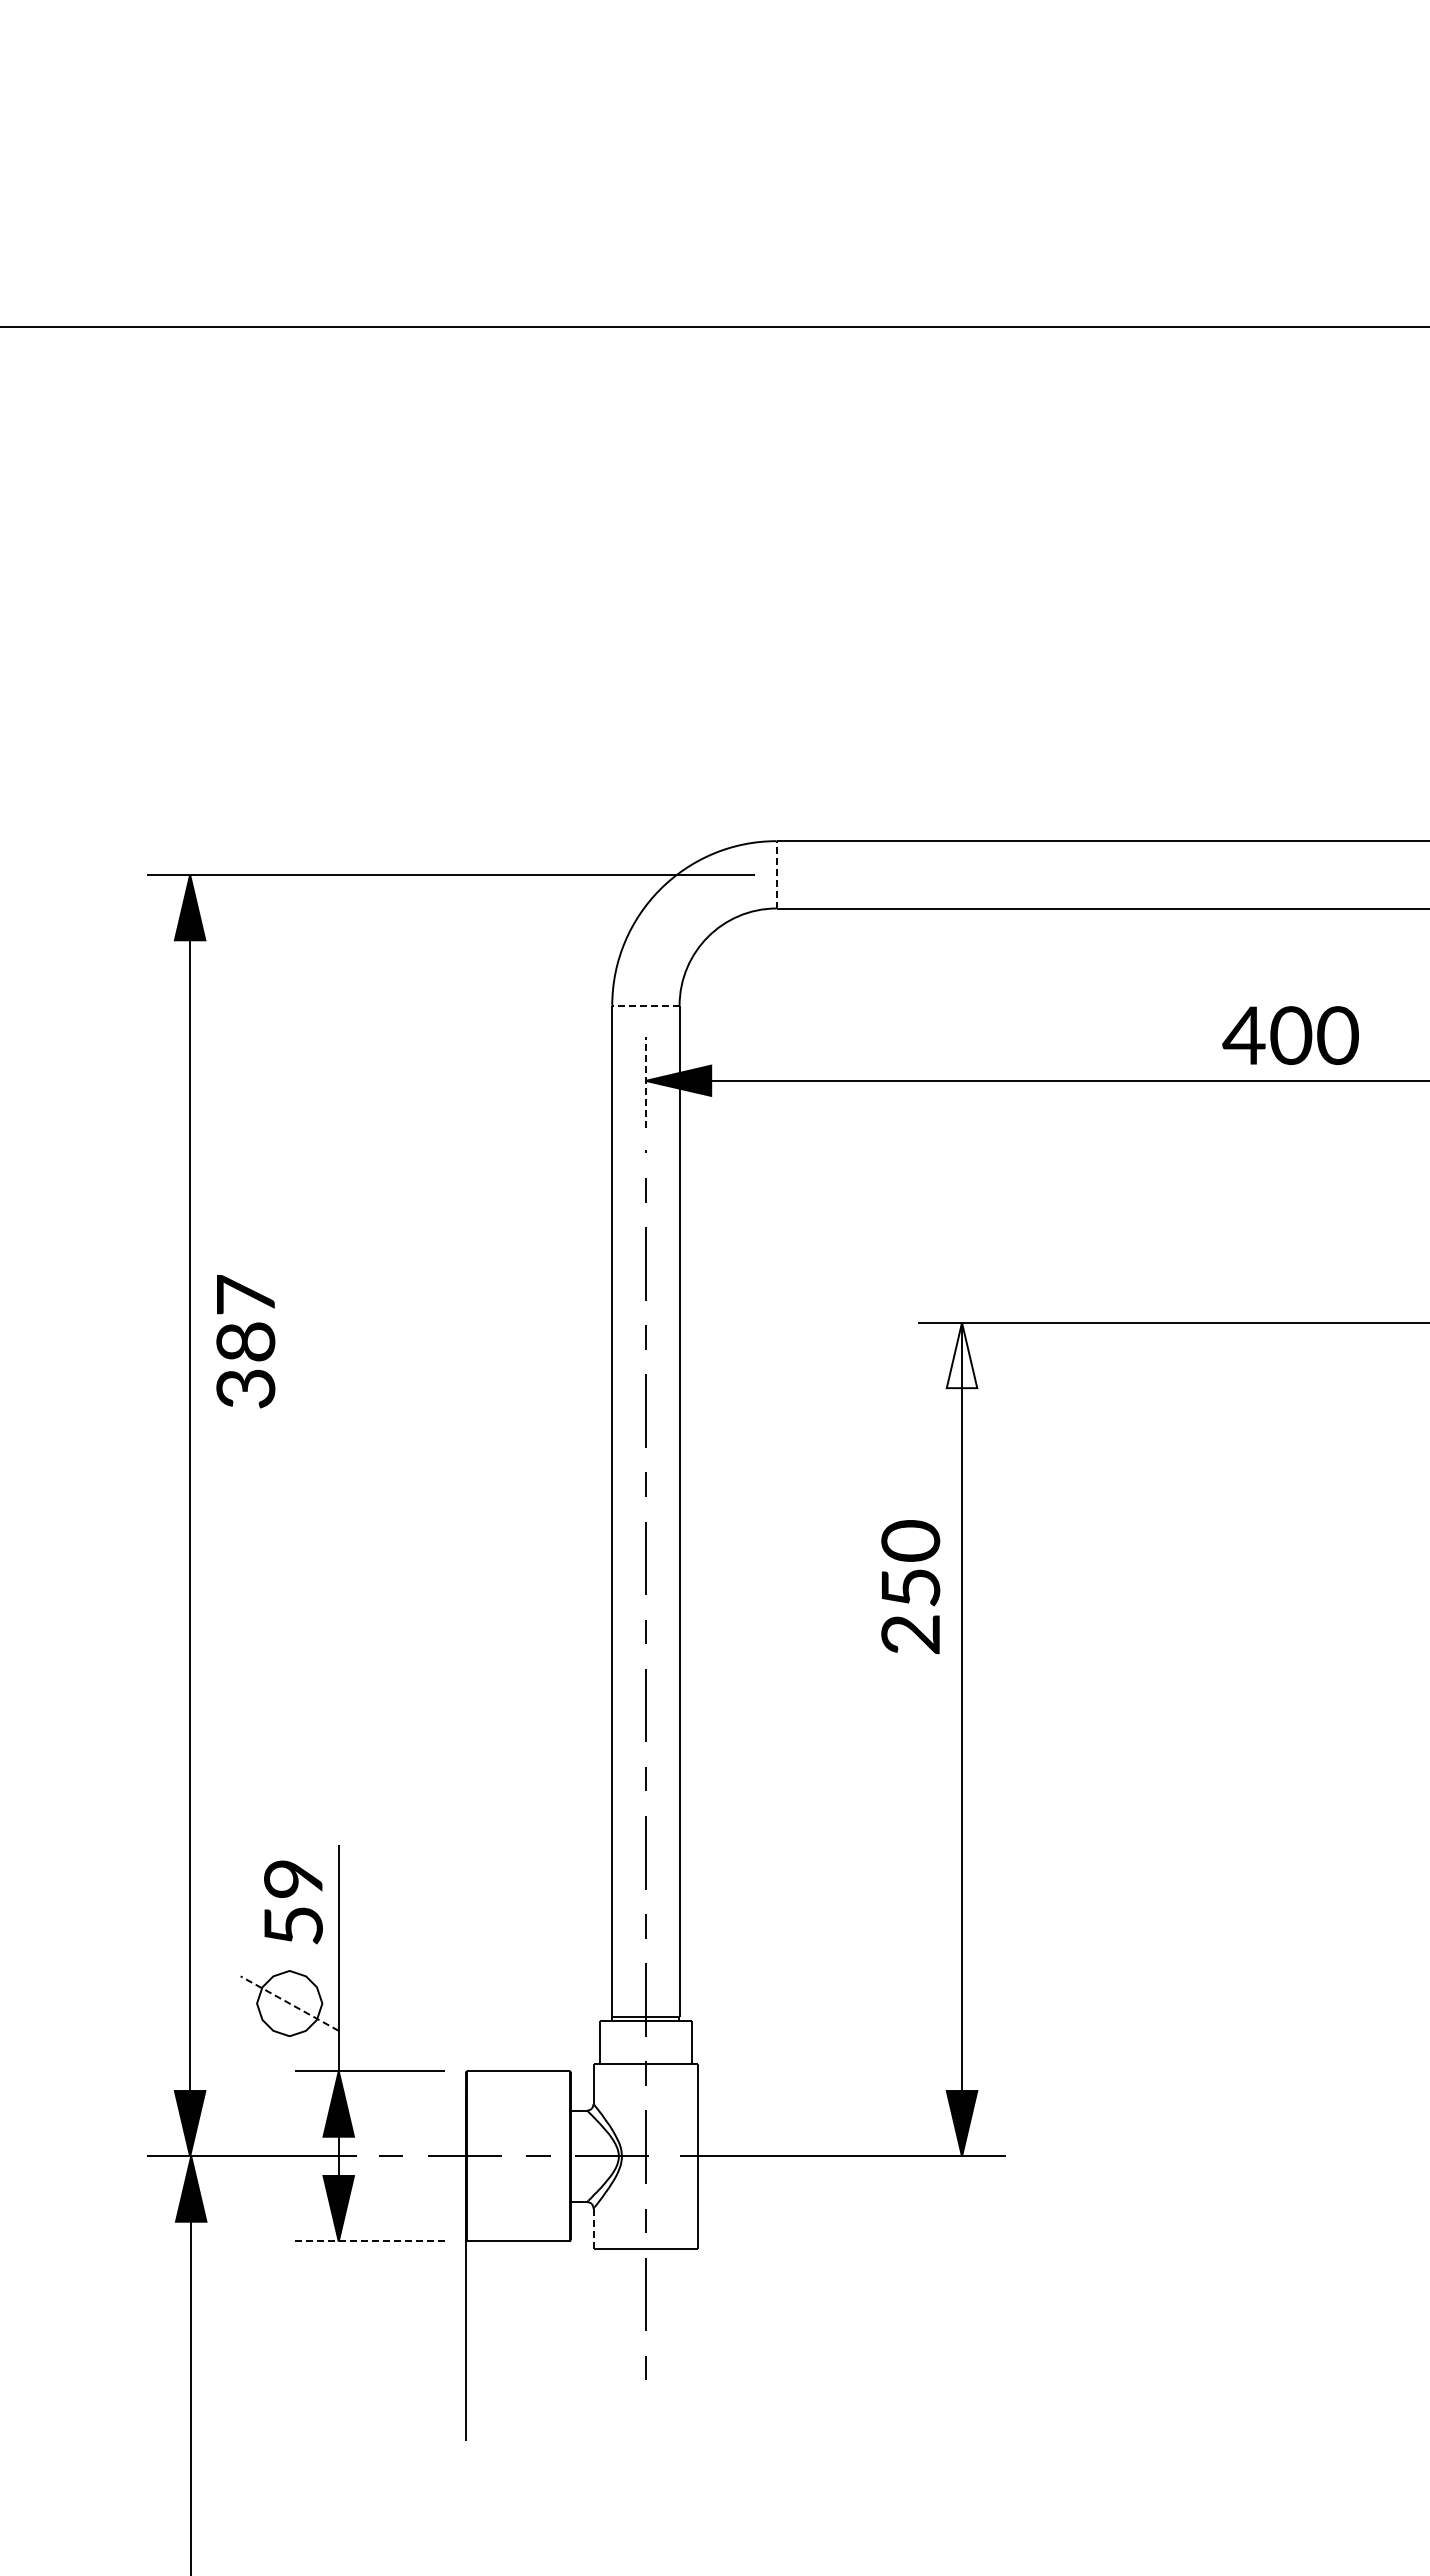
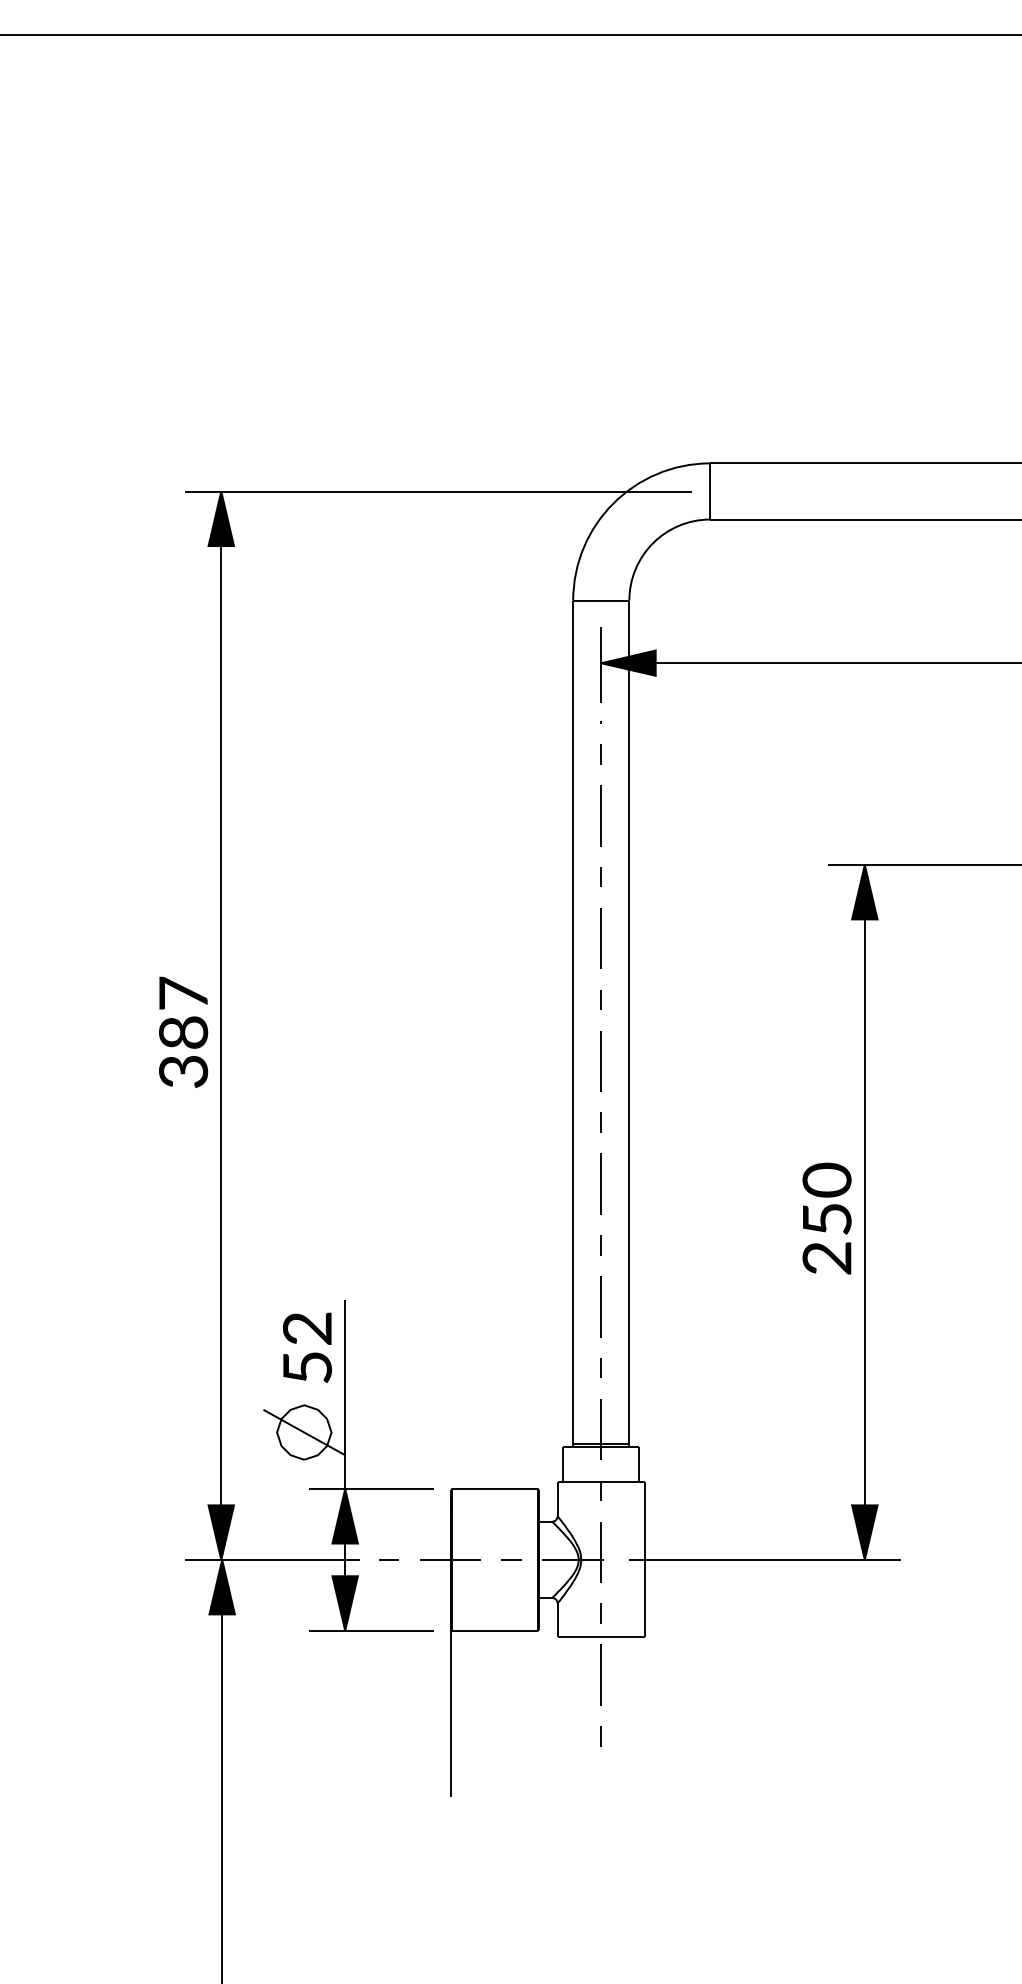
line: (776, 874) -> (710, 491), dashed -> solid
line: (645, 1005) -> (600, 600), dashed -> solid
line: (645, 1082) -> (600, 664), dashed -> solid
text: (245, 1341) -> (183, 1032), moved
fill: (961, 1355) -> (864, 892), added
text: (910, 1587) -> (826, 1219), moved
text: (293, 1879) -> (307, 1329), 59 -> 52
line: (289, 2003) -> (304, 1432), dashed -> solid
line: (593, 2228) -> (557, 1620), dashed -> solid
line: (370, 2241) -> (371, 1630), dashed -> solid

